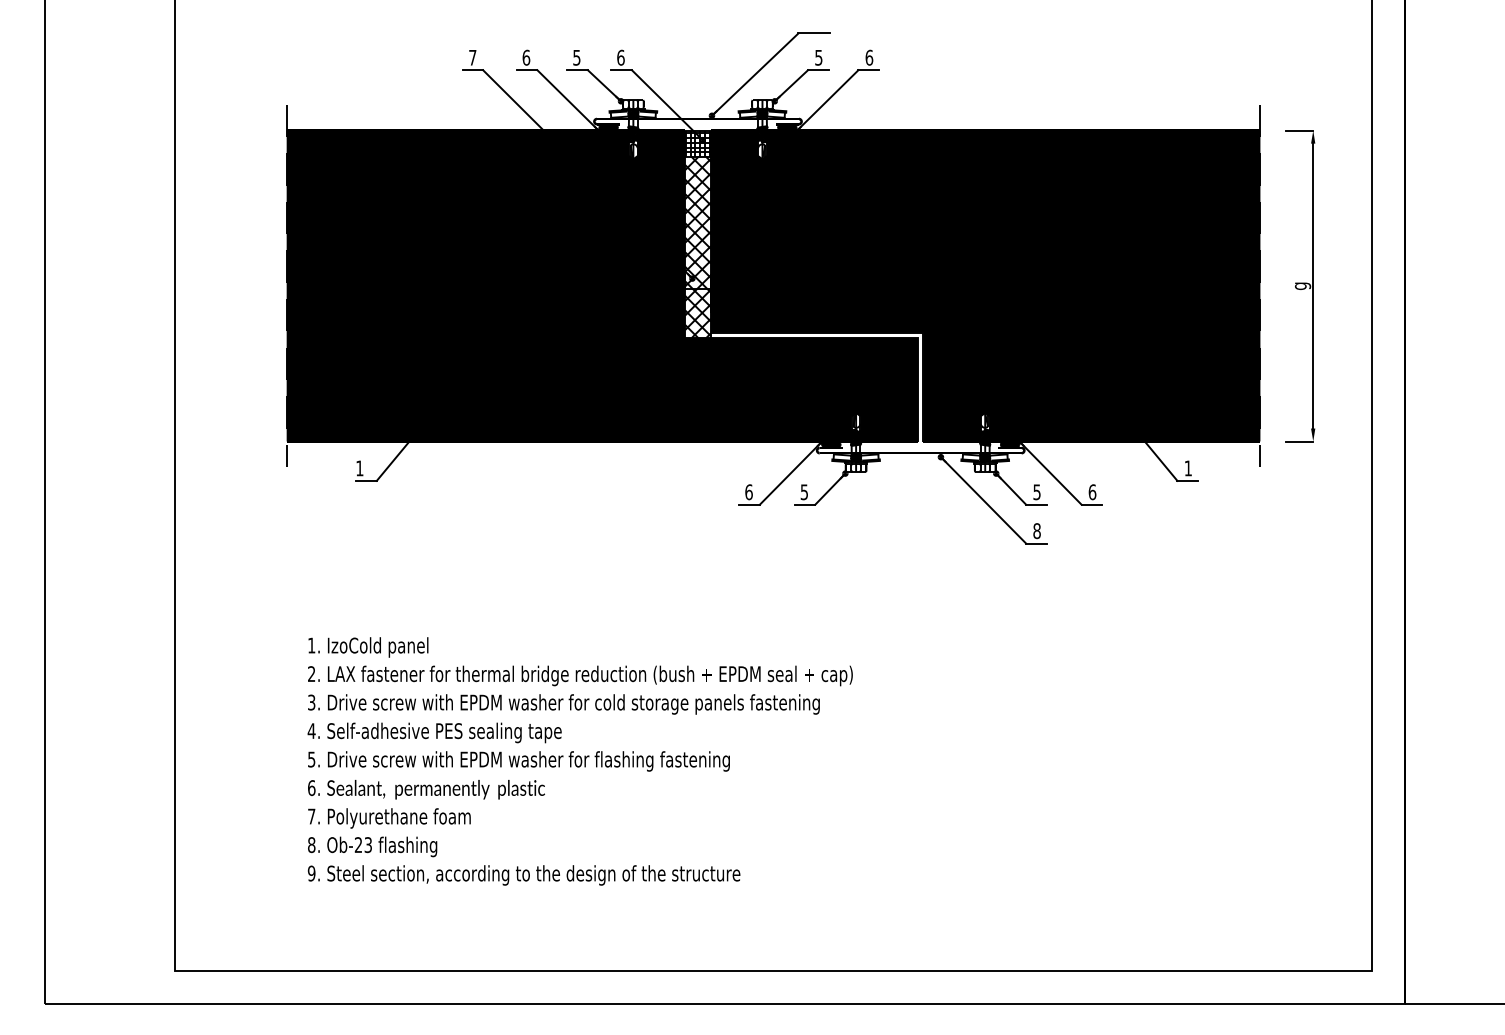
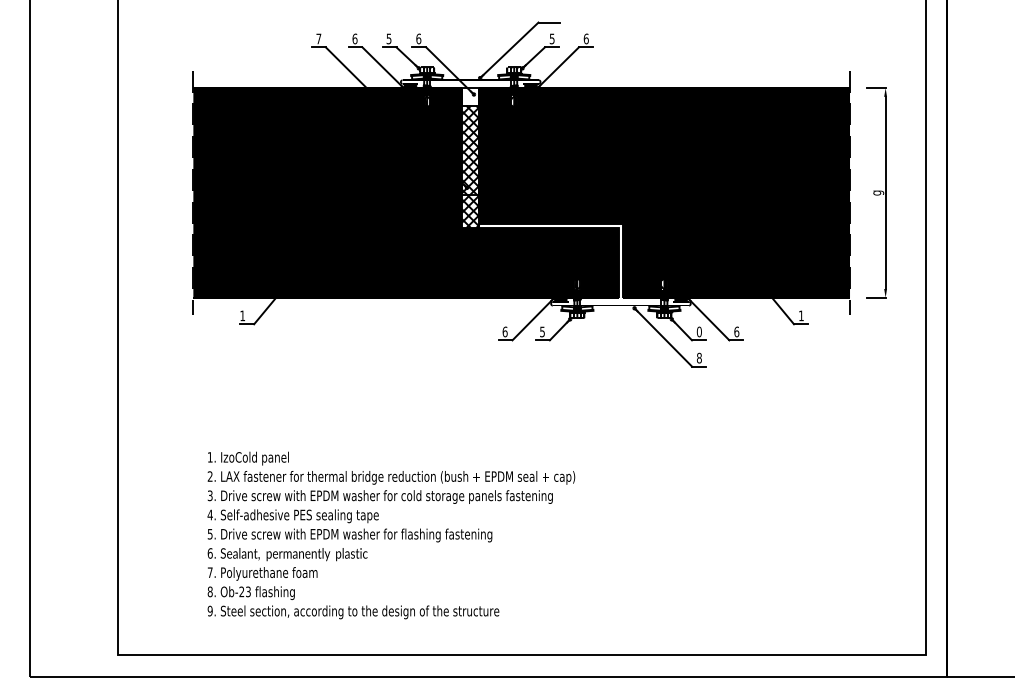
hatch: (697, 143) -> (470, 96), removed
text: (1035, 491) -> (698, 331), 5 -> 0
text: (580, 761) -> (391, 535), moved

